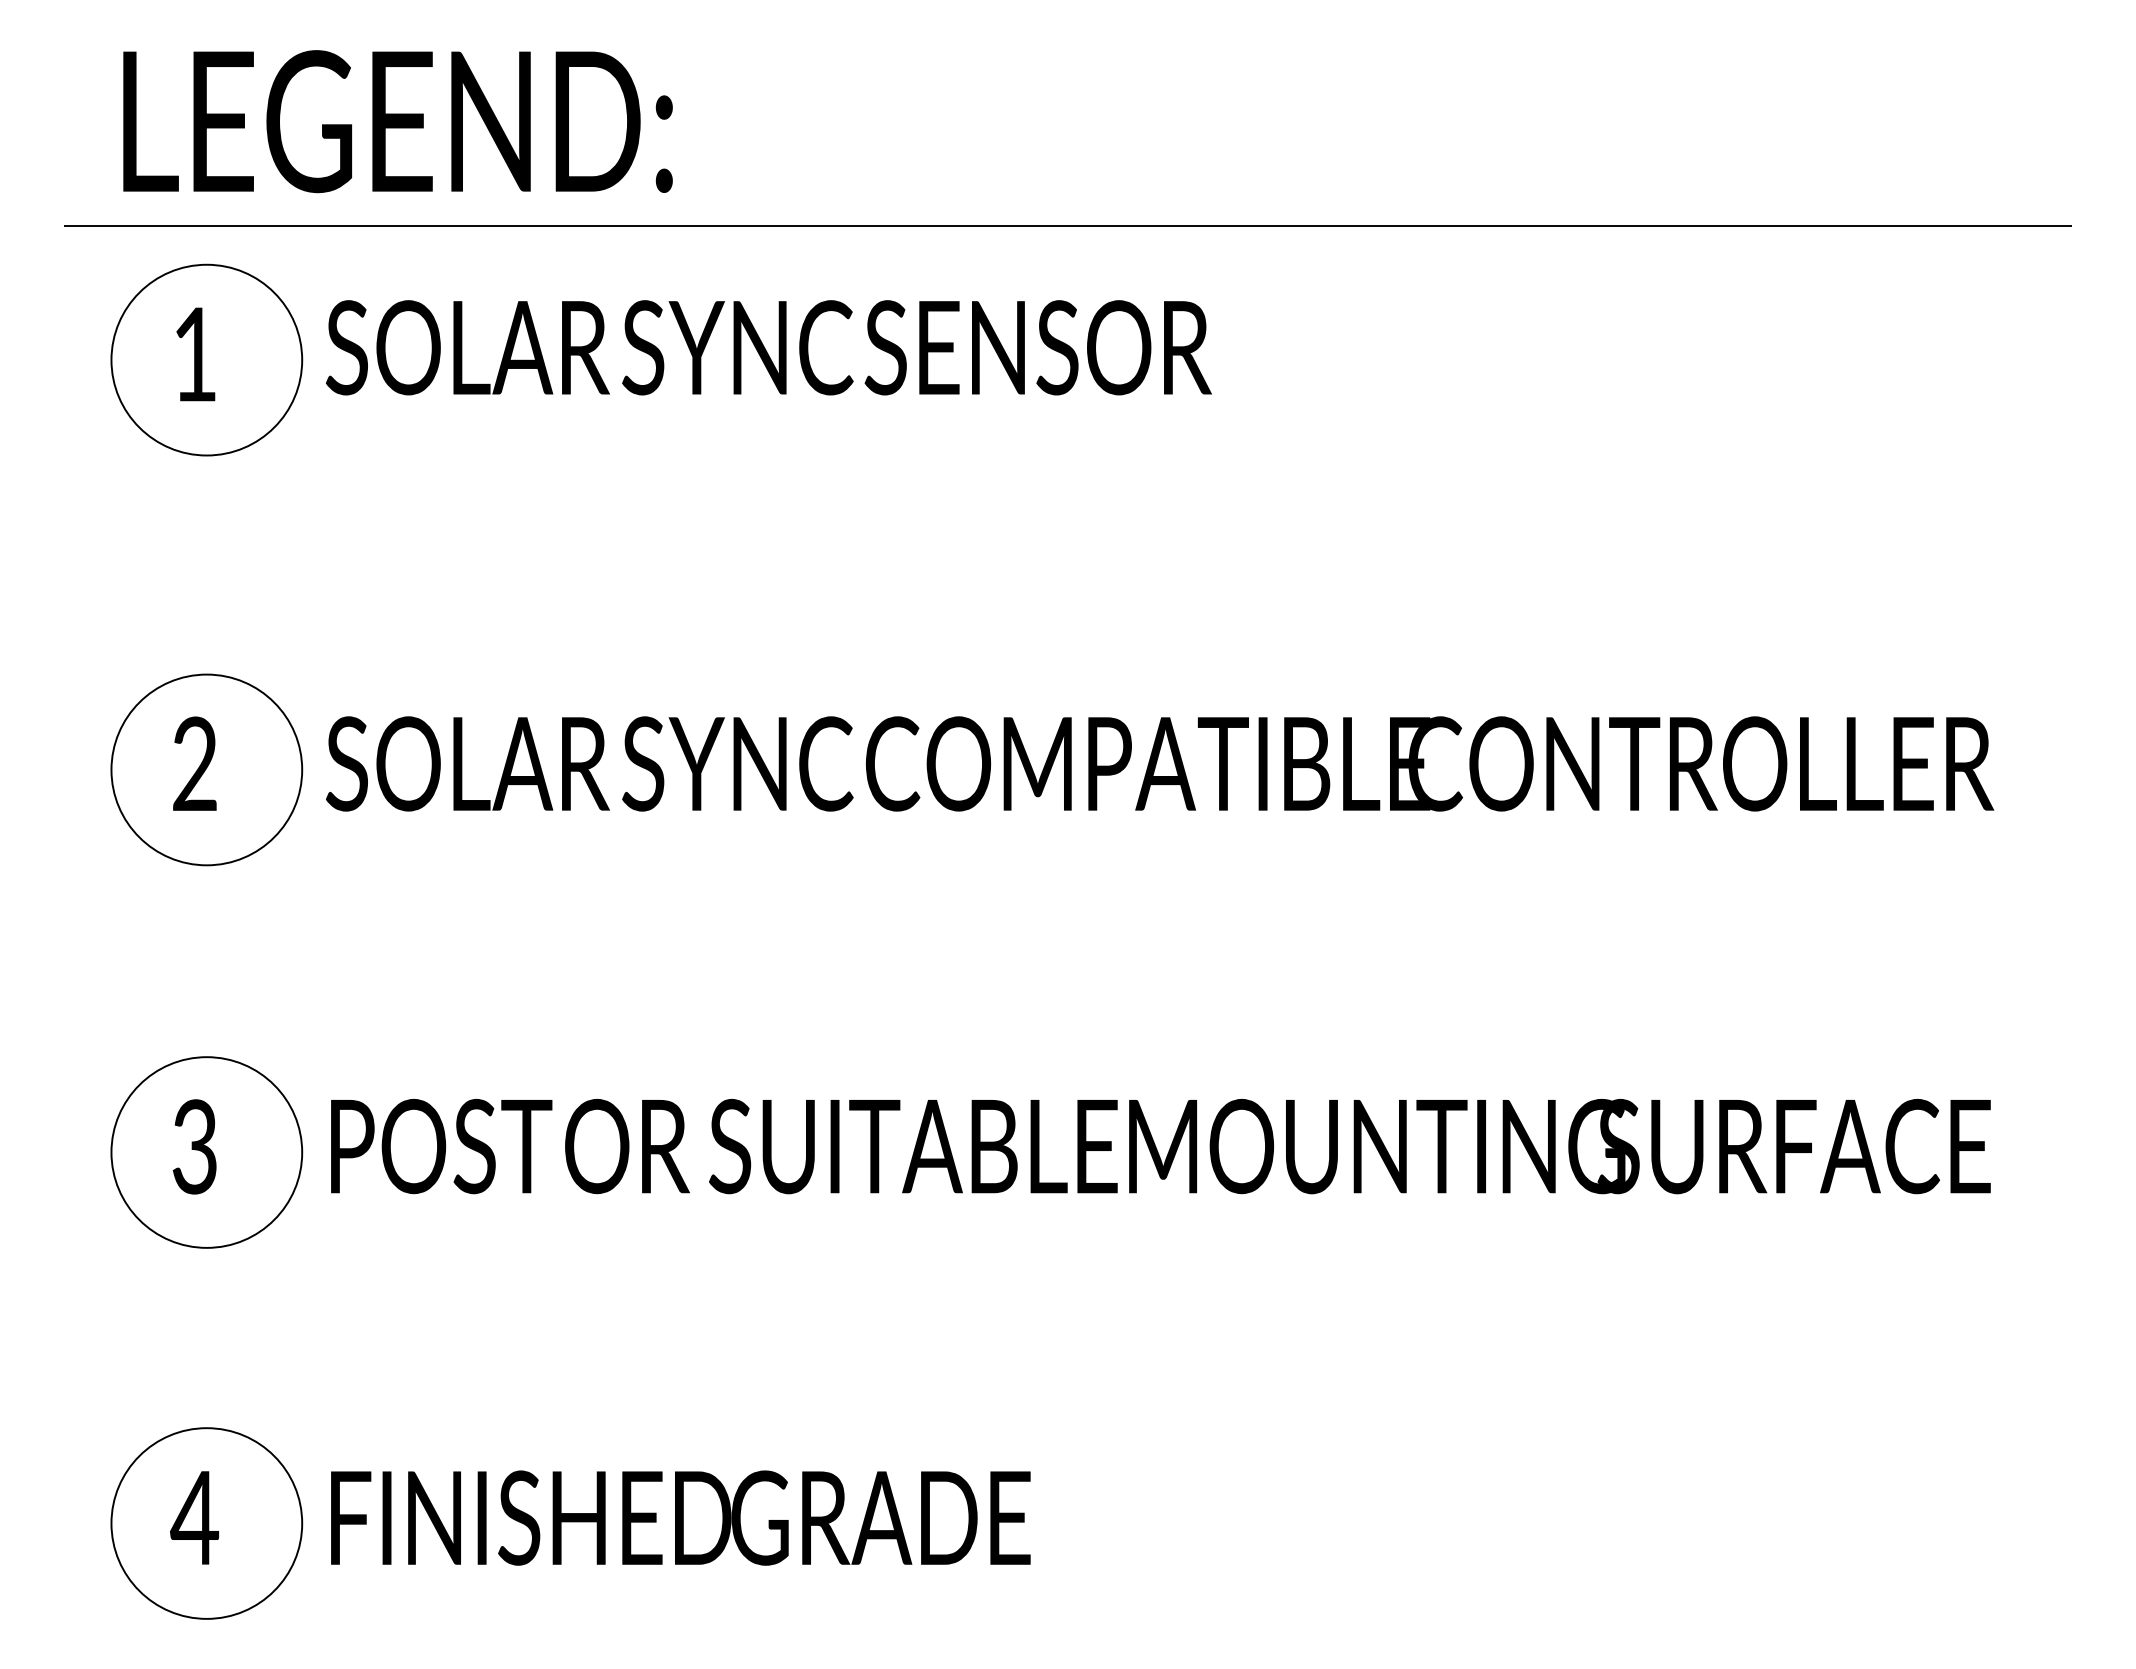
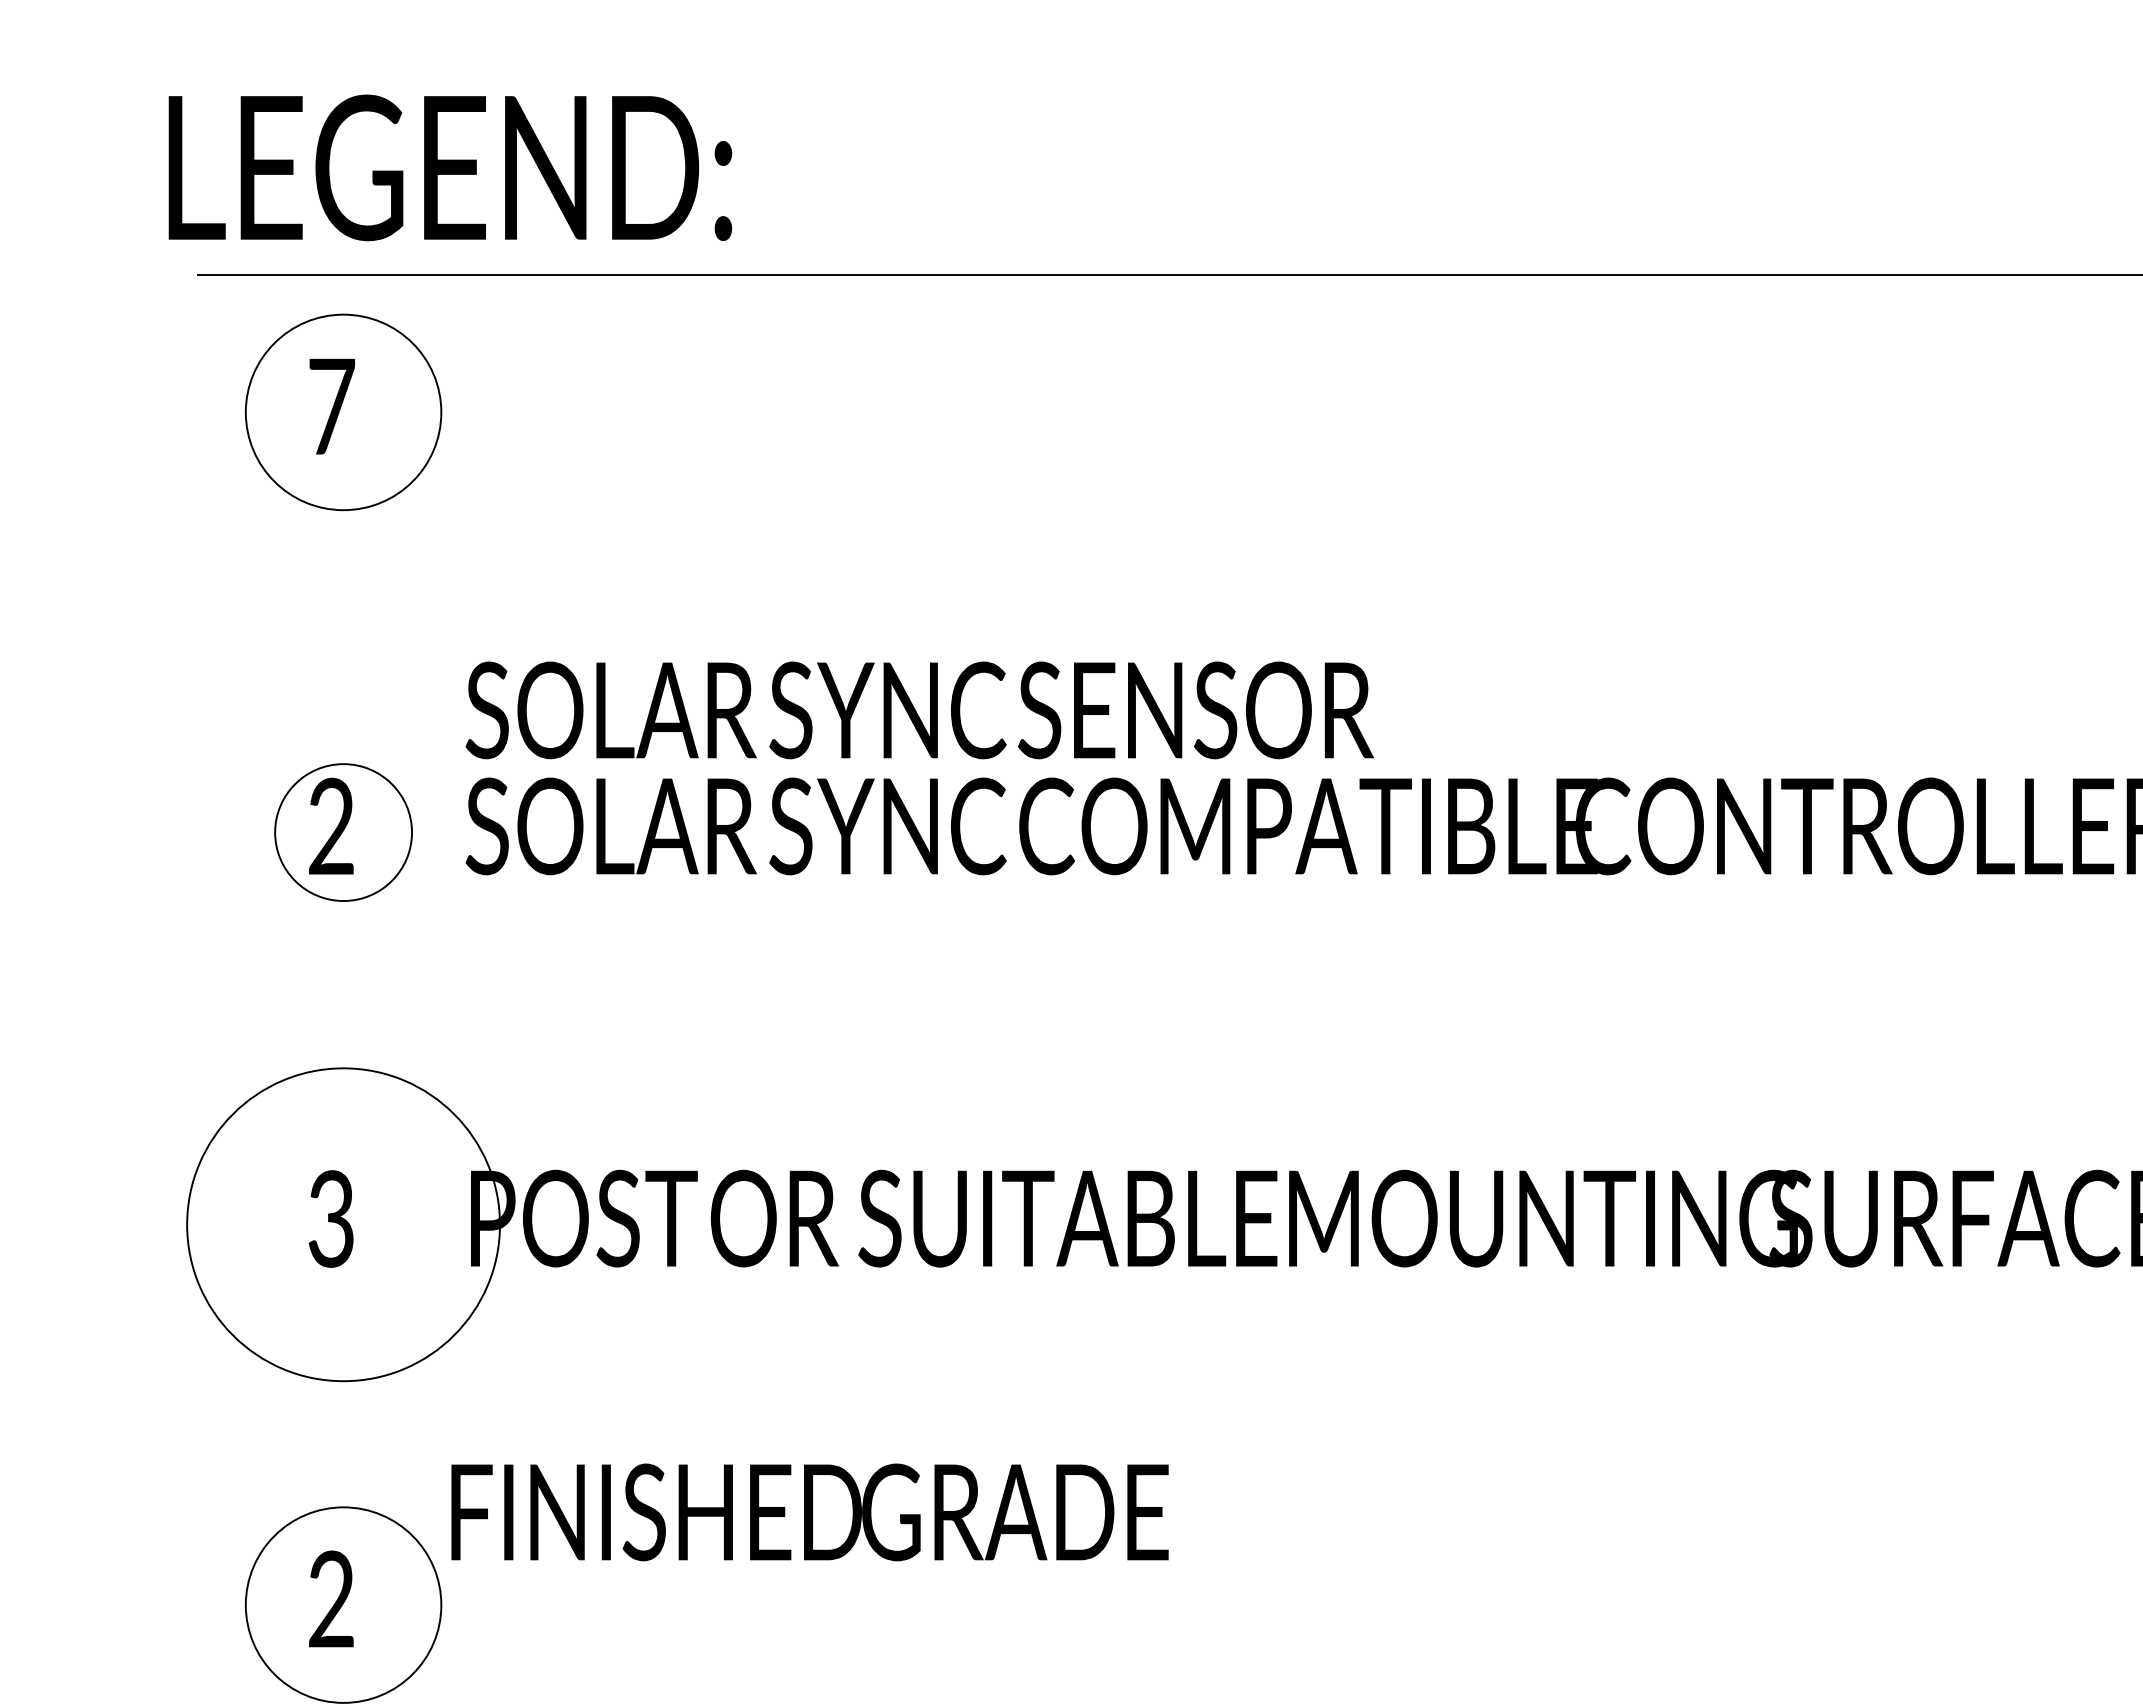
text: (397, 121) -> (449, 167), moved
text: (768, 347) -> (919, 710), moved
text: (195, 354) -> (331, 406), 1 -> 7
circle: (206, 769) -> (343, 832), size x0.7
circle: (206, 1152) -> (343, 1224), size x1.6
text: (194, 1517) -> (330, 1598), 4 -> 2
text: (680, 1517) -> (809, 1511), moved

